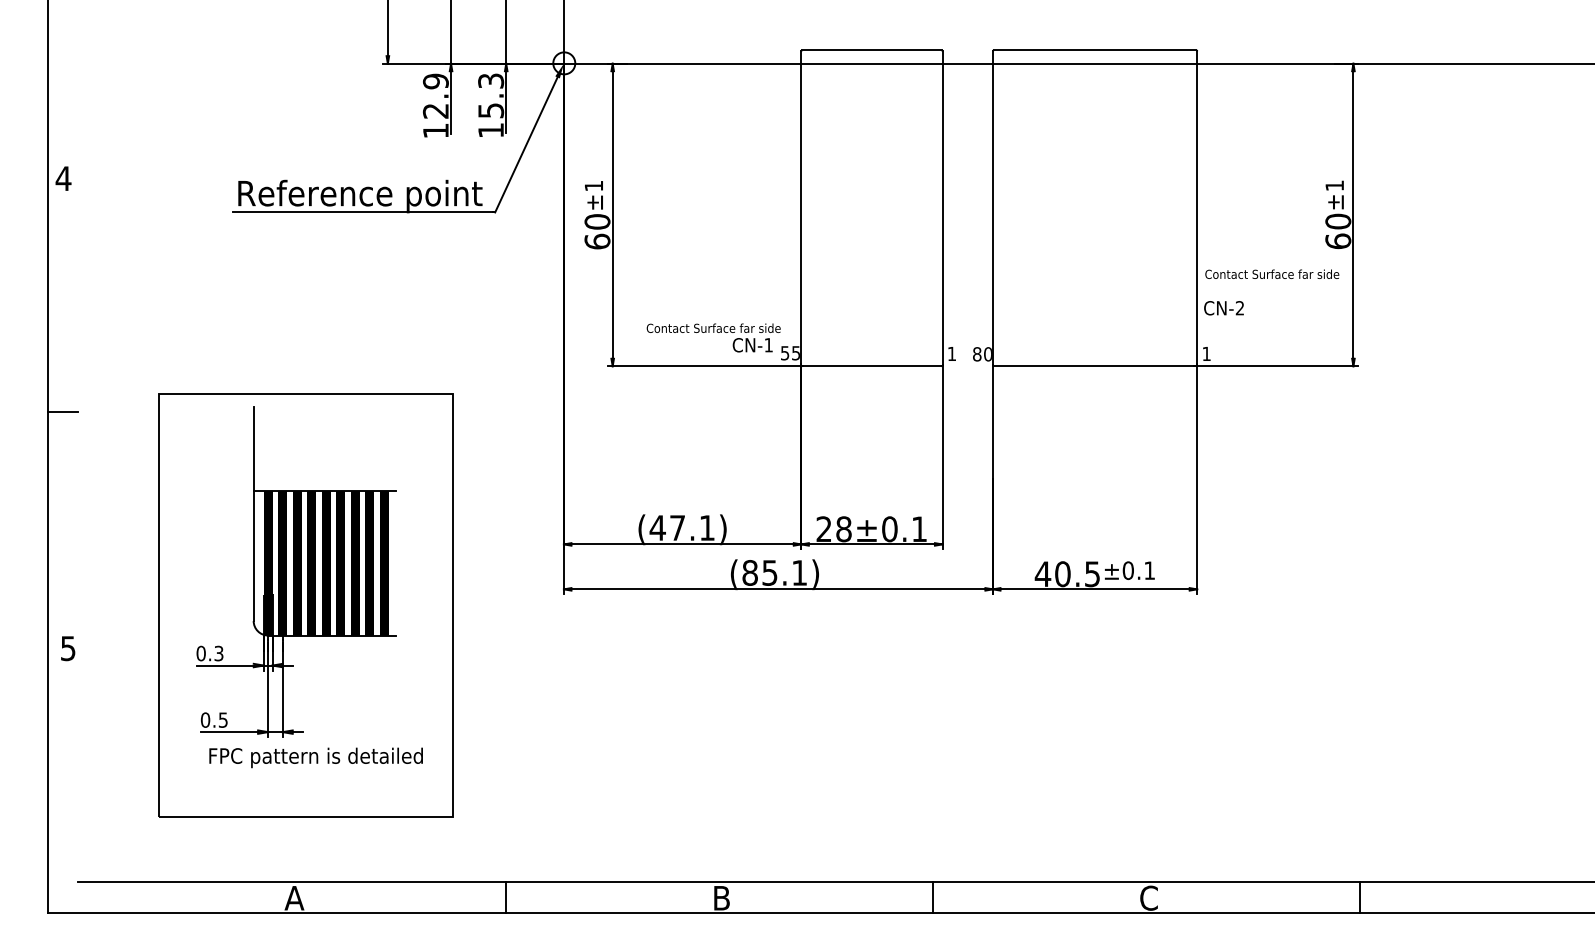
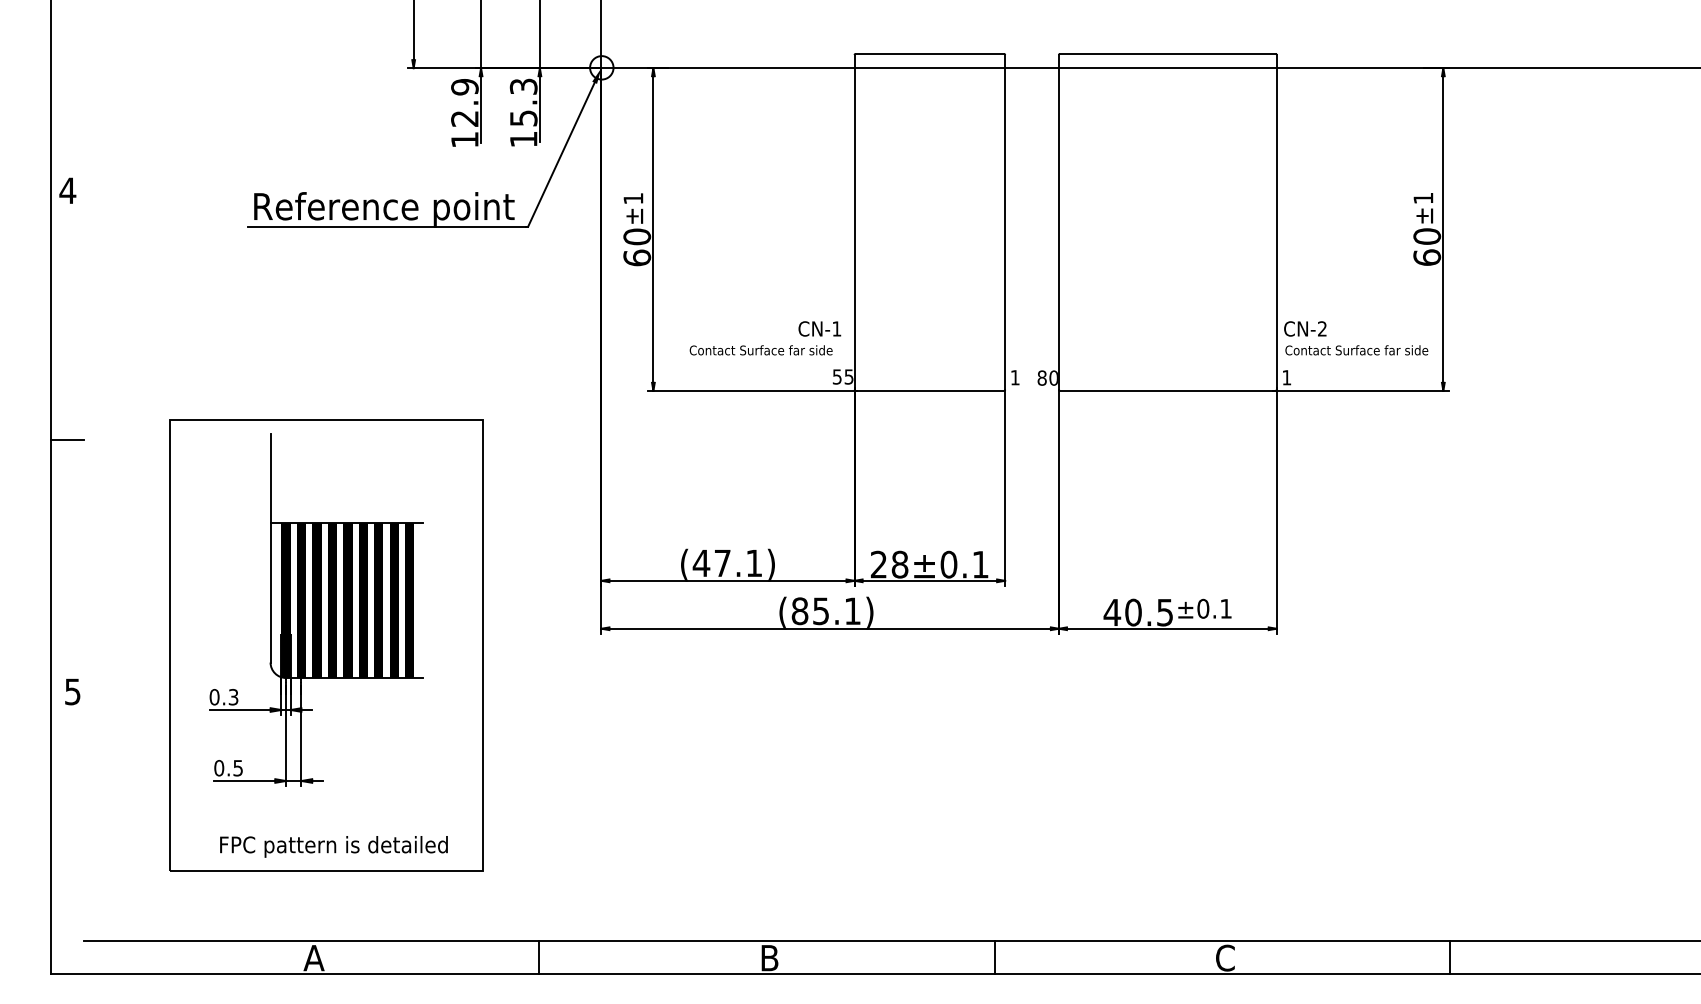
text: (1272, 273) -> (1357, 349), moved
text: (752, 345) -> (819, 329), moved
text: (315, 757) -> (333, 846), moved

